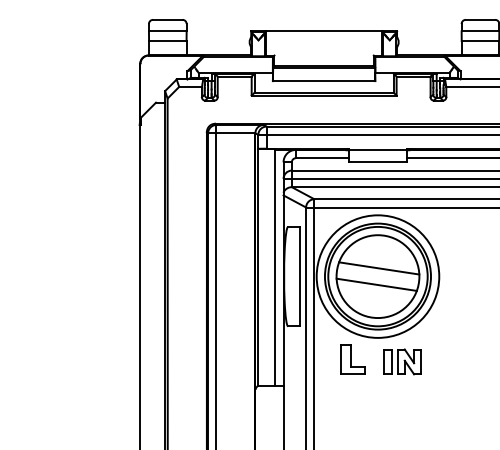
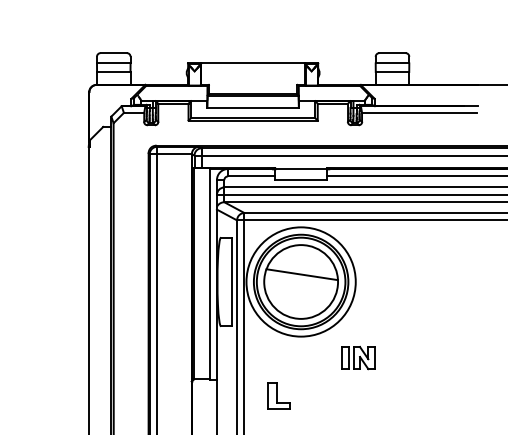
line: (376, 283) -> (299, 288), removed
part: (352, 359) -> (278, 395), moved
part: (403, 362) -> (358, 358), moved

